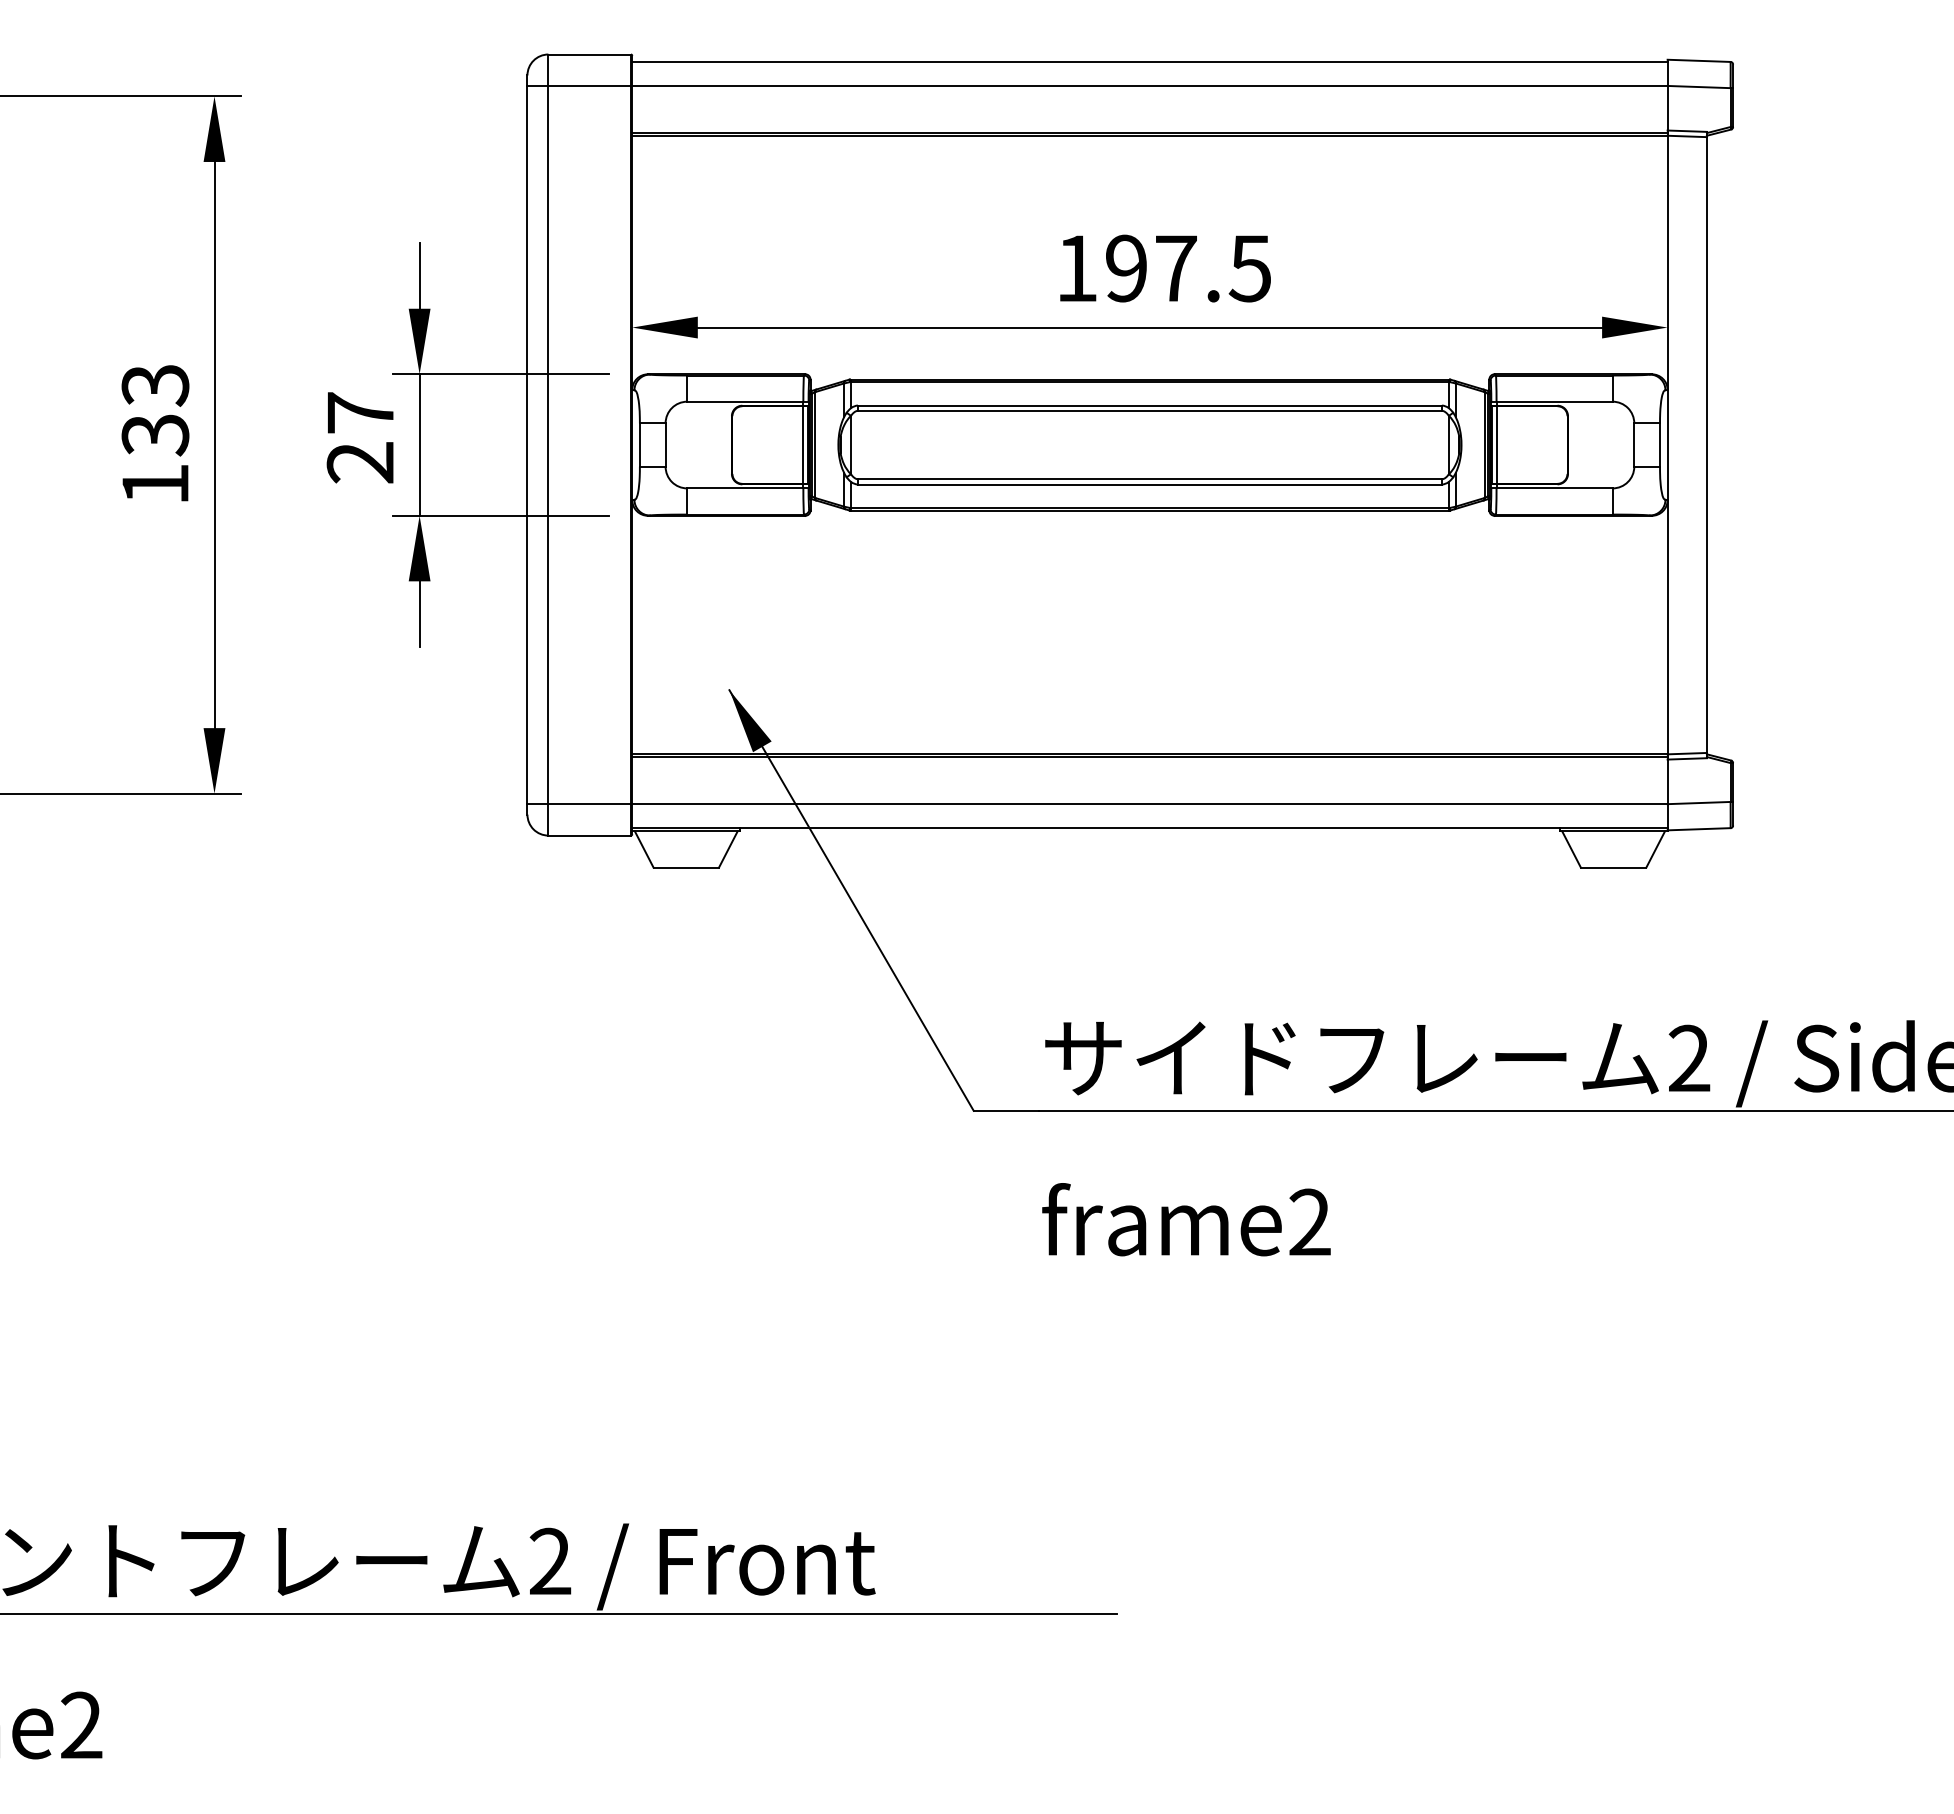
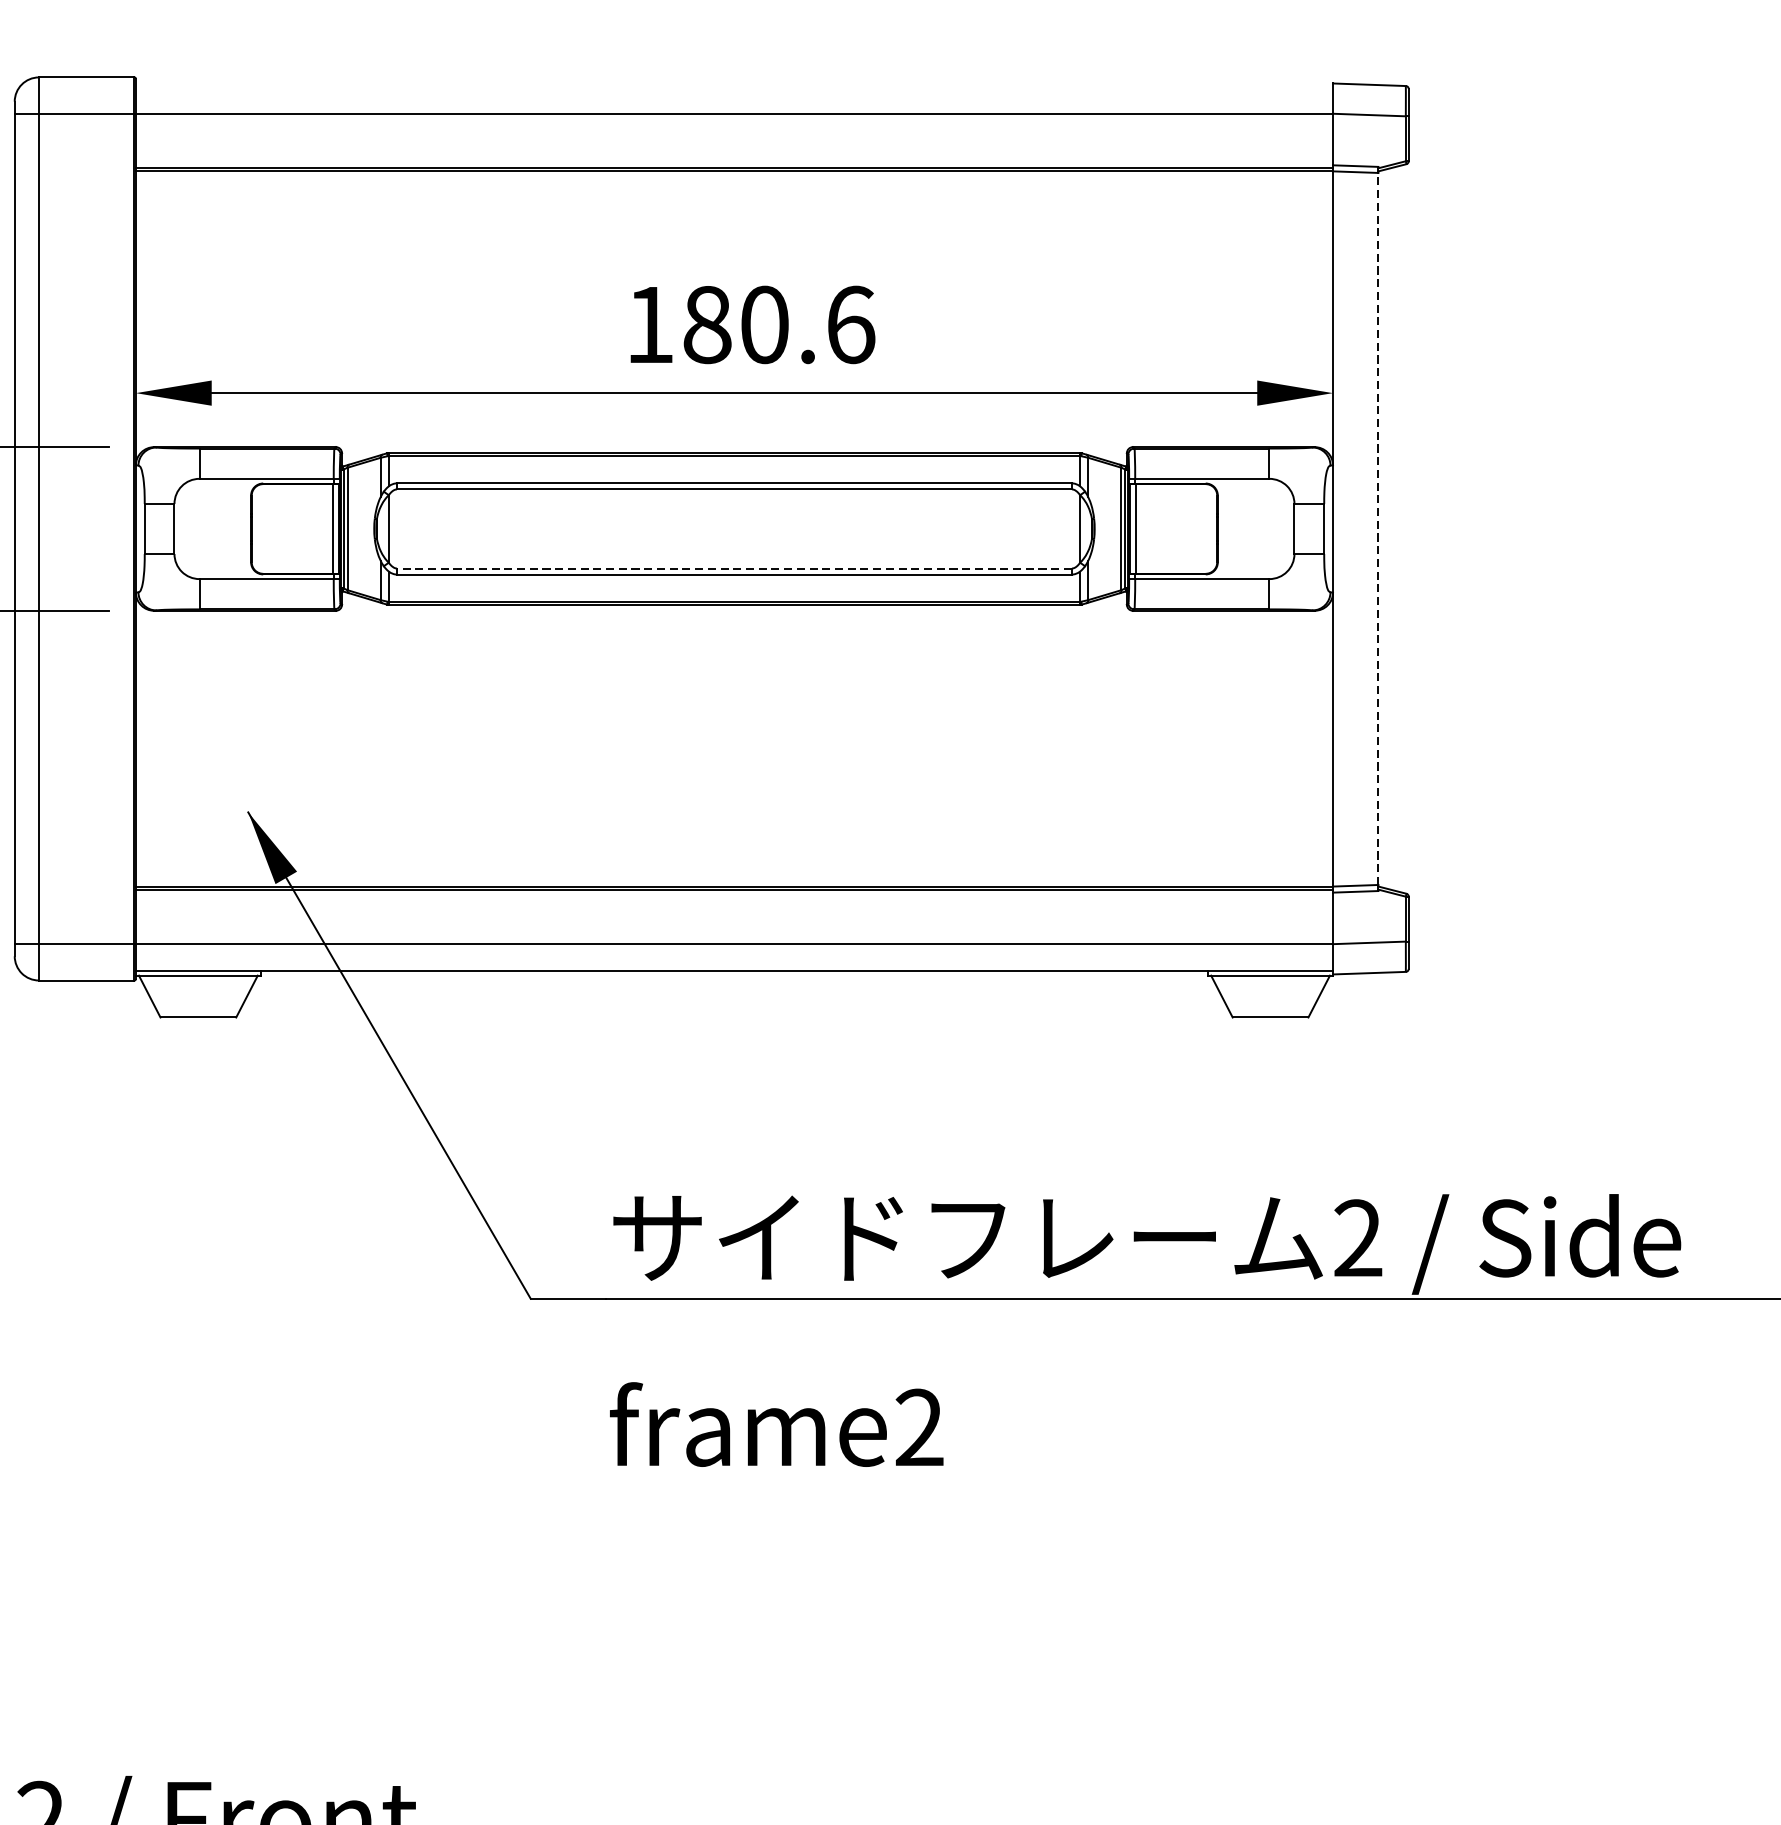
line: (1149, 62) -> (733, 86), removed
text: (1188, 268) -> (779, 324), 197.5 -> 180.6
line: (1706, 445) -> (1377, 529), solid -> dashed
line: (1149, 479) -> (733, 568), solid -> dashed

